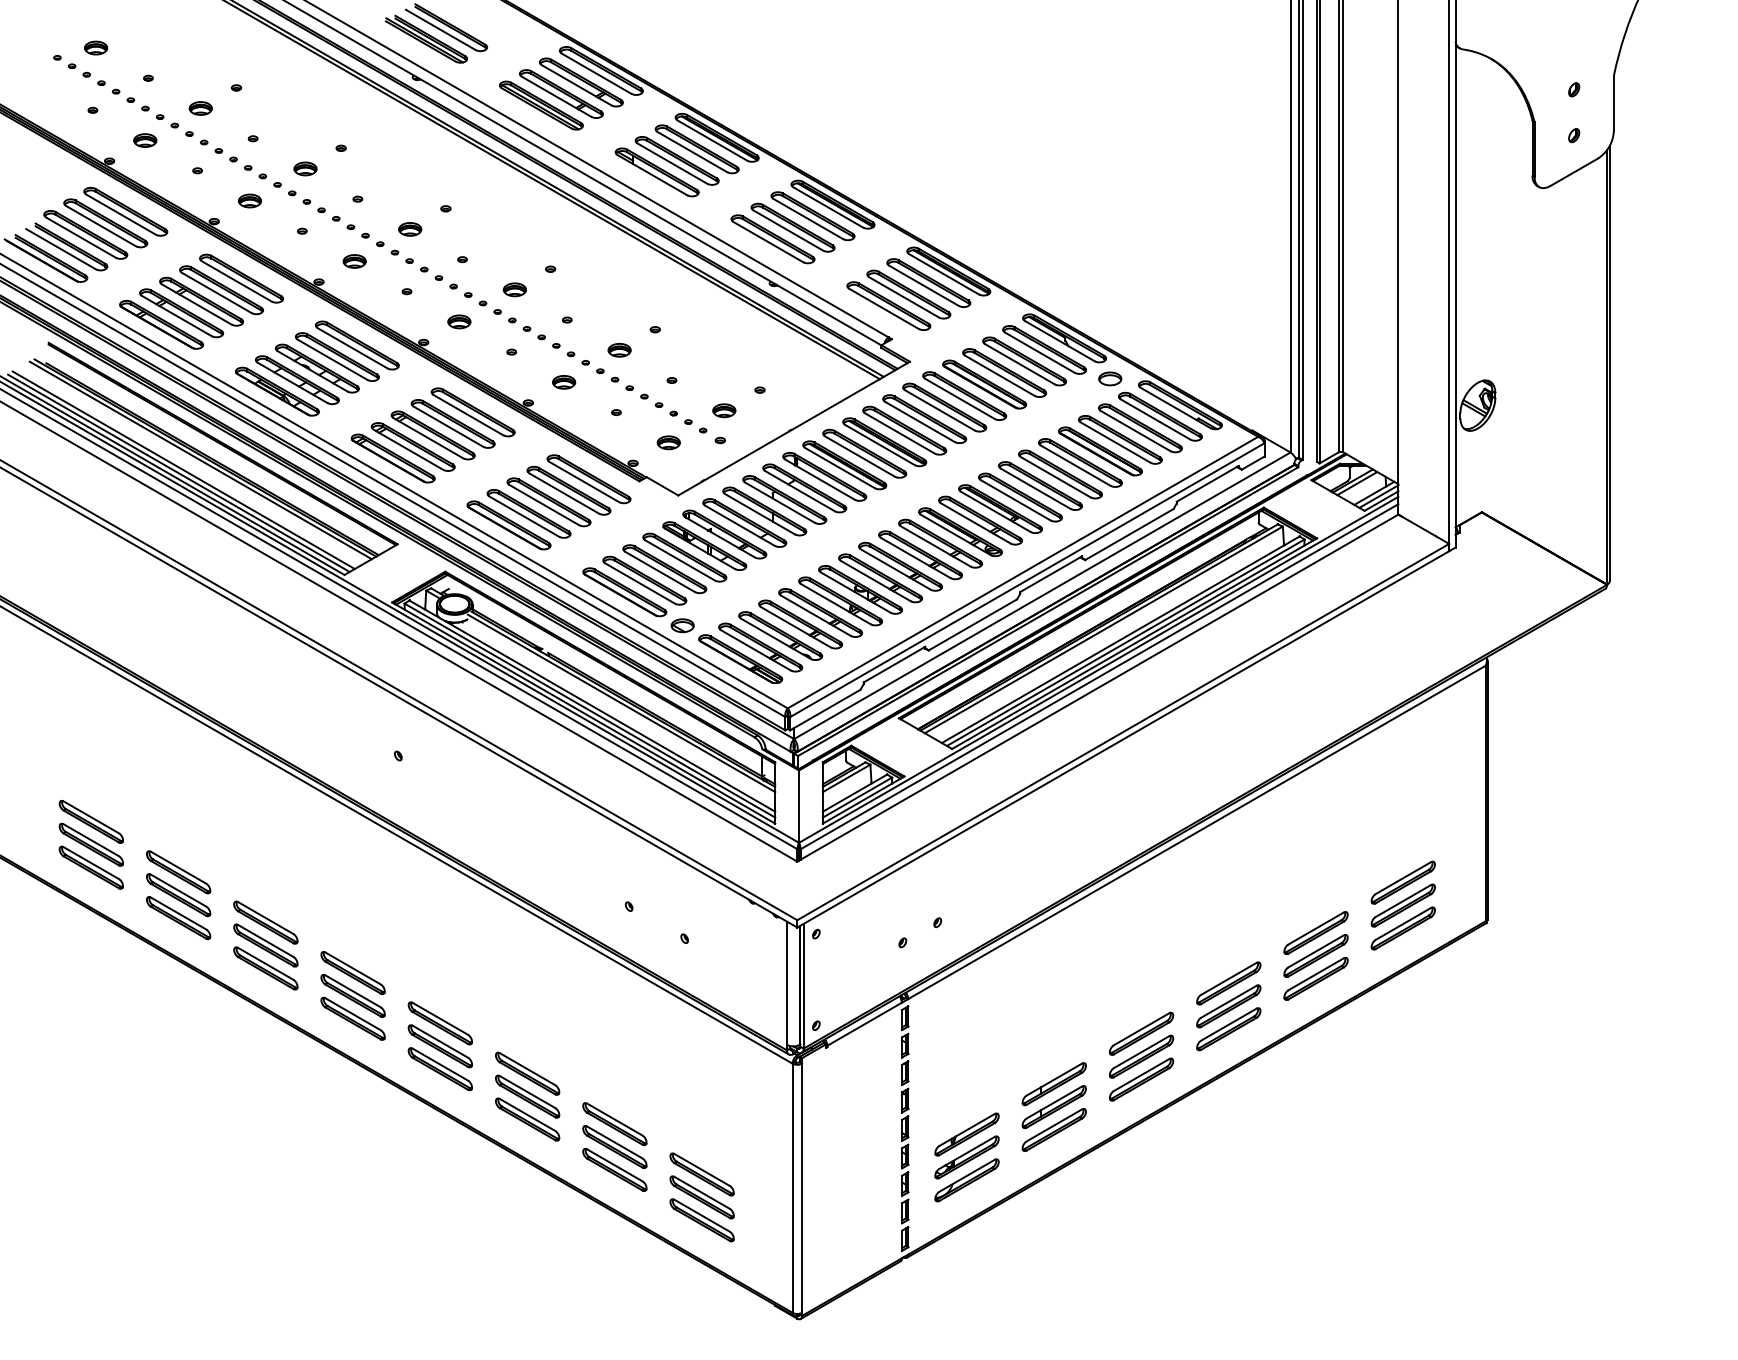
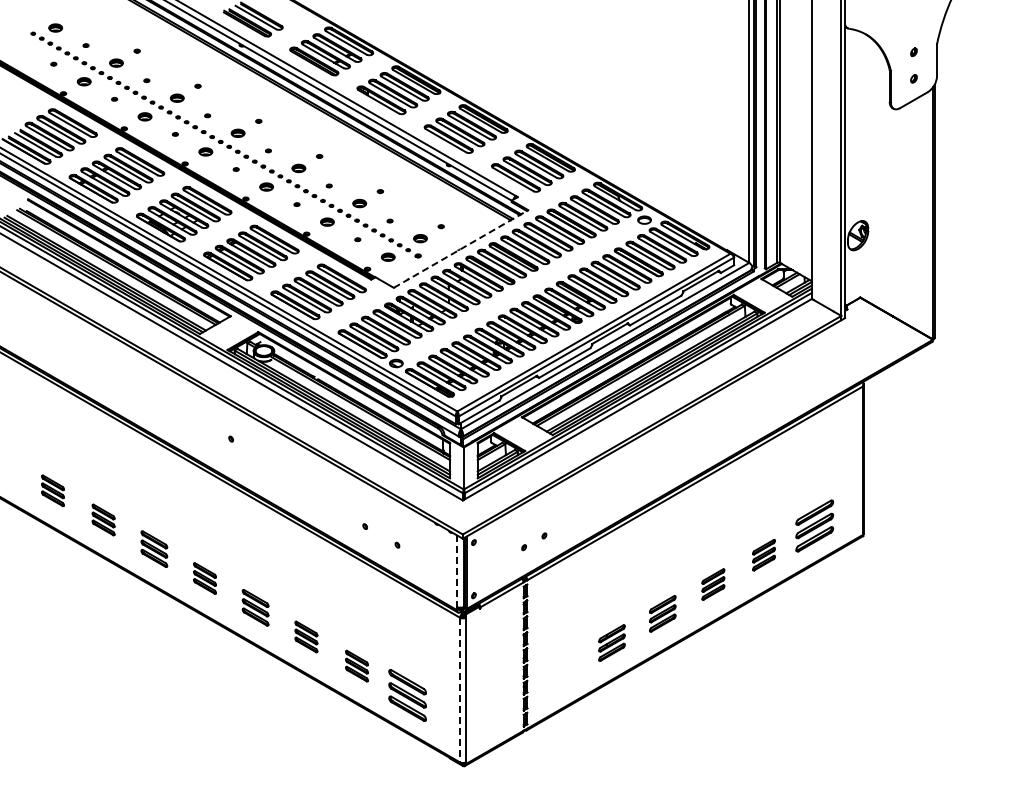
line: (794, 429) -> (461, 249), solid -> dashed
part: (90, 844) -> (52, 490), size x0.6
part: (178, 894) -> (103, 519), size x0.6
part: (266, 944) -> (154, 548), size x0.7
part: (1315, 954) -> (763, 554), size x0.6
line: (786, 983) -> (456, 571), solid -> dashed
part: (352, 996) -> (204, 578), size x0.6
part: (1228, 1006) -> (713, 584), size x0.6
part: (440, 1045) -> (255, 607), size x0.7
part: (1141, 1056) -> (662, 613), size x0.7
part: (528, 1095) -> (306, 636), size x0.6
part: (1053, 1106) -> (611, 642), size x0.7
part: (614, 1145) -> (356, 665), size x0.6
part: (967, 1156) -> (561, 671), removed
line: (793, 1188) -> (460, 690), solid -> dashed

